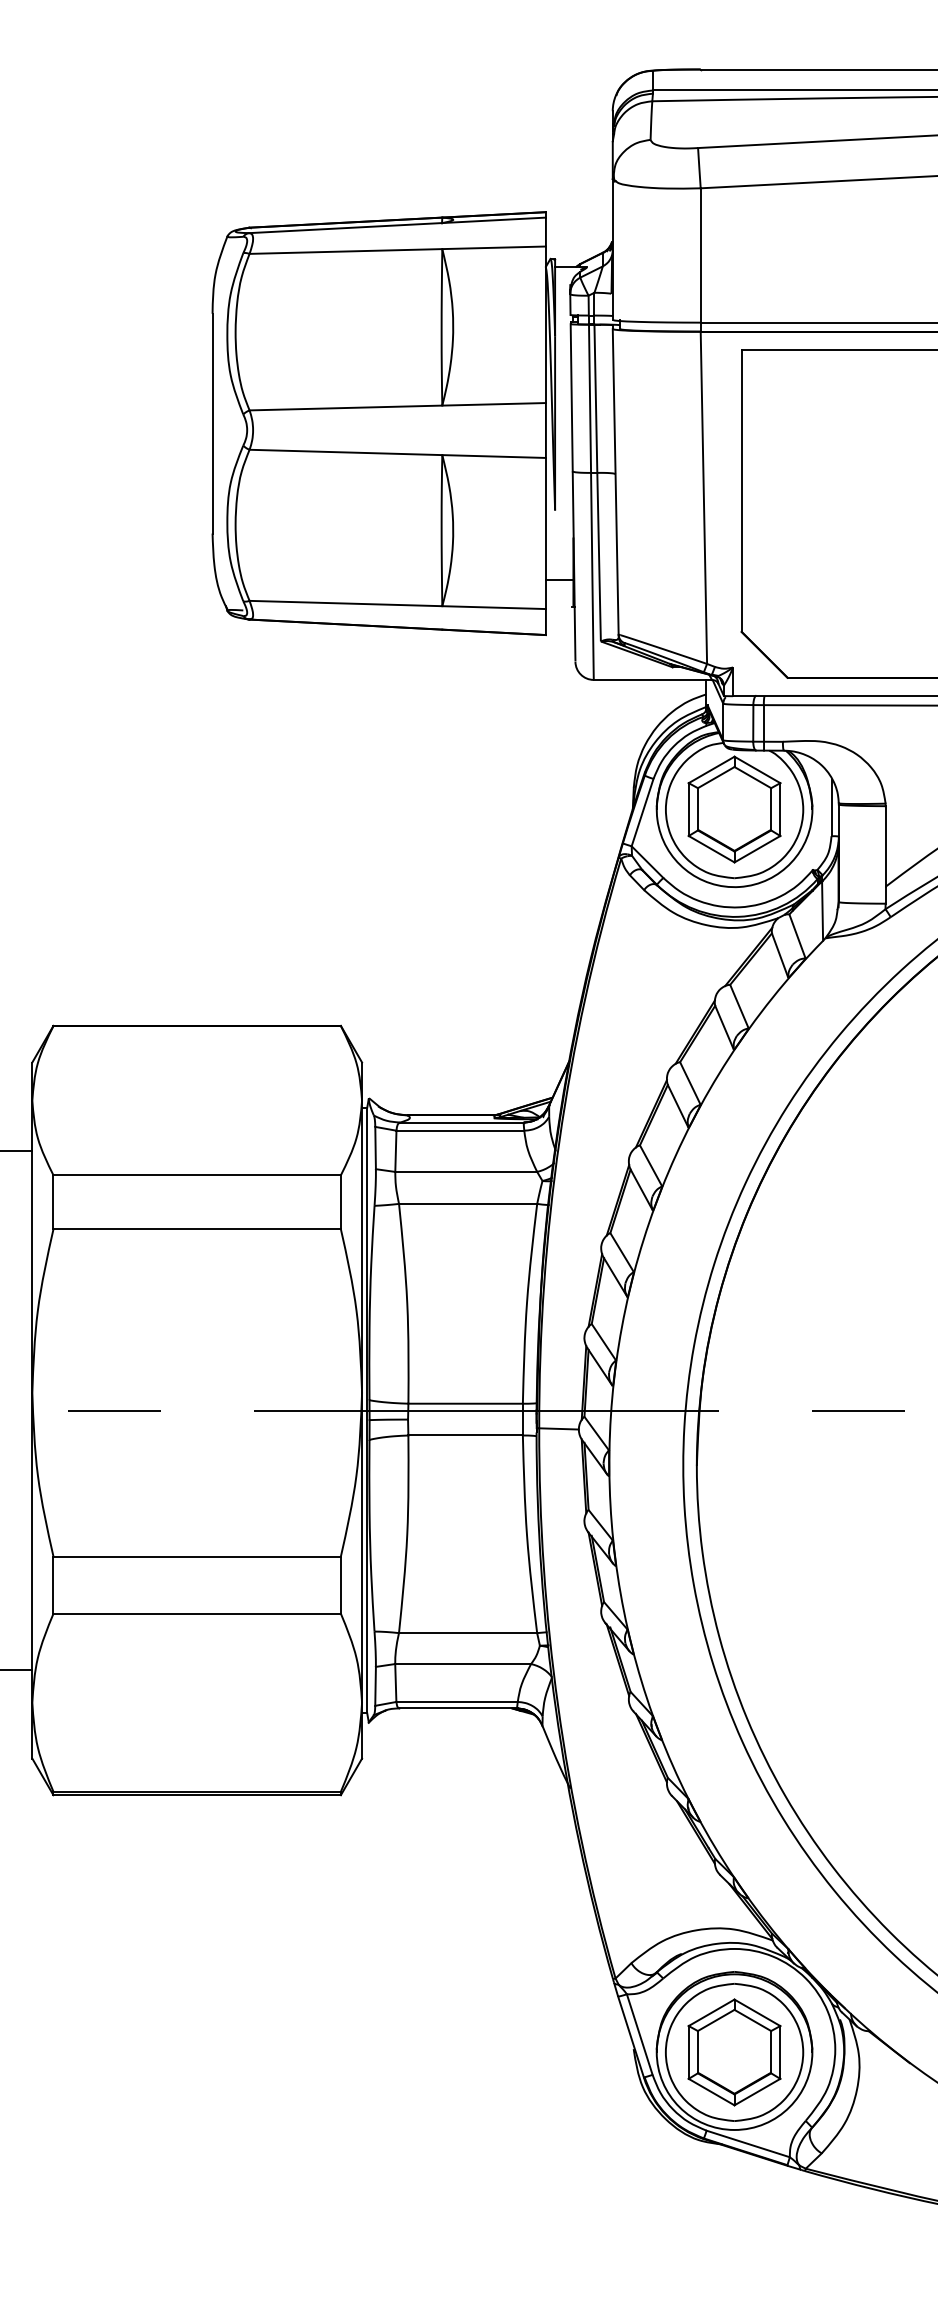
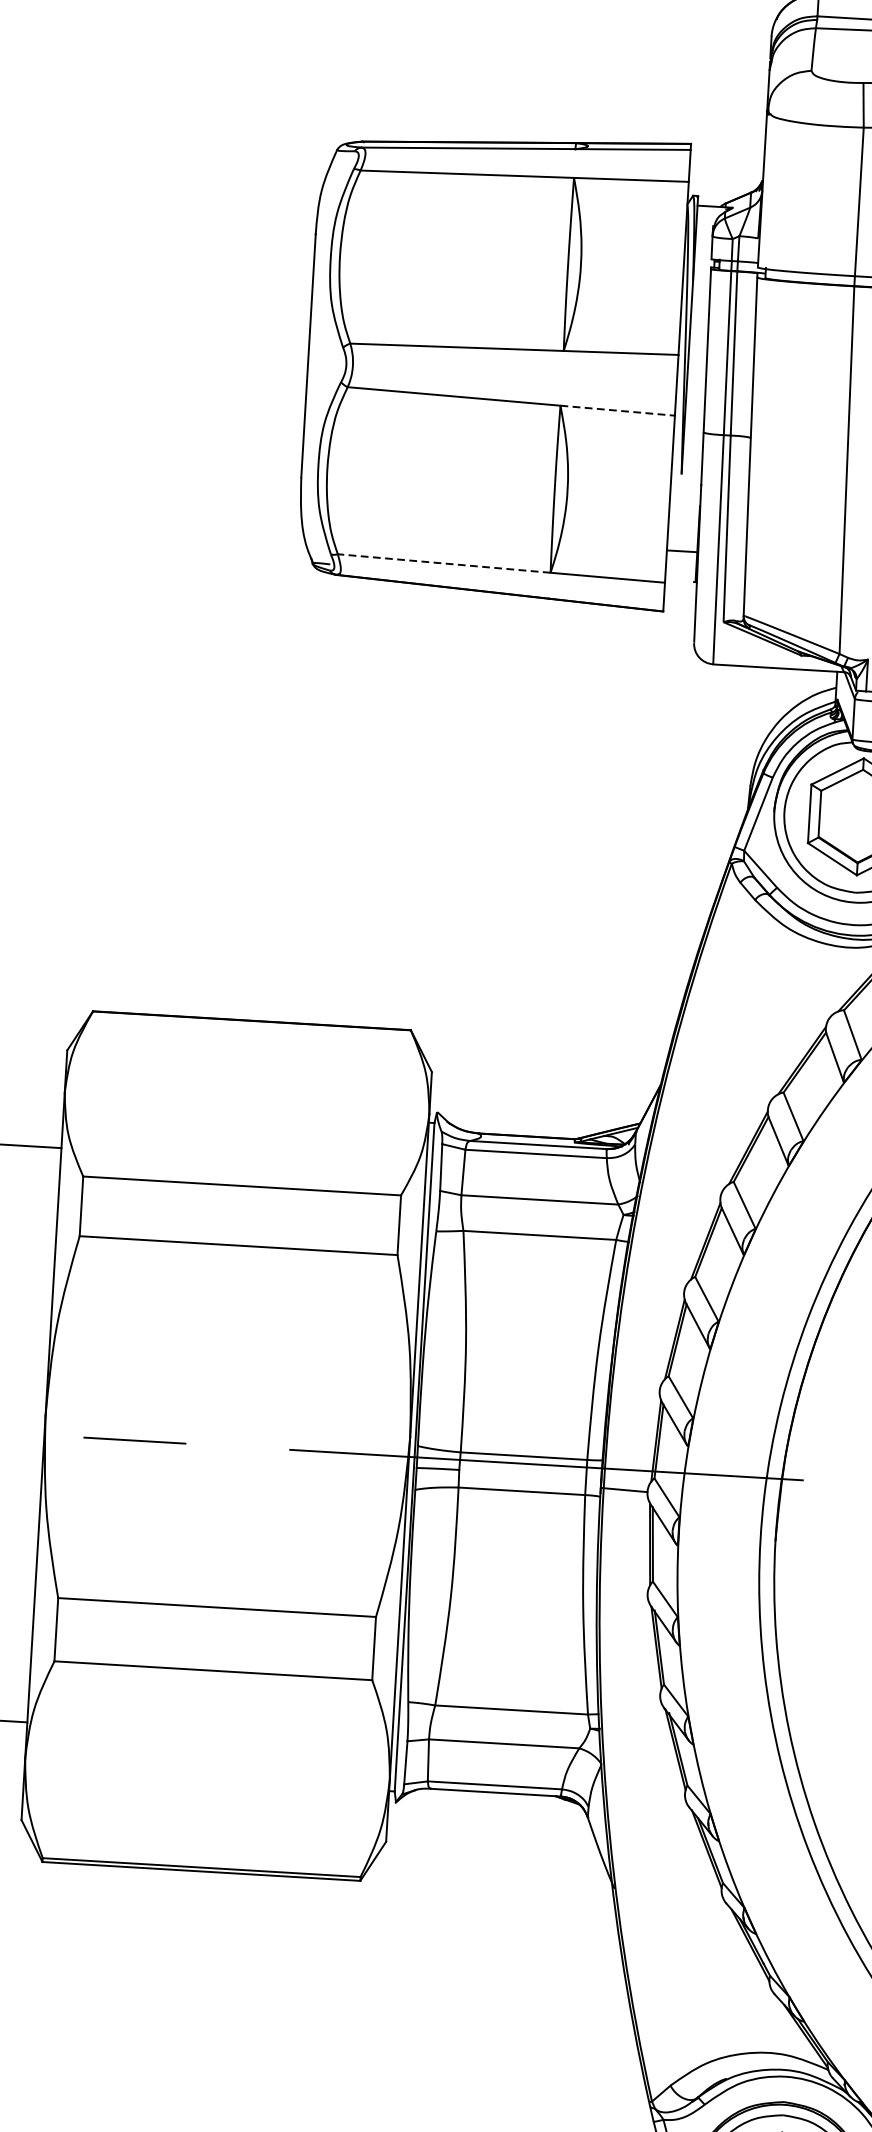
line: (494, 456) -> (618, 410), solid -> dashed
line: (345, 603) -> (443, 563), solid -> dashed

